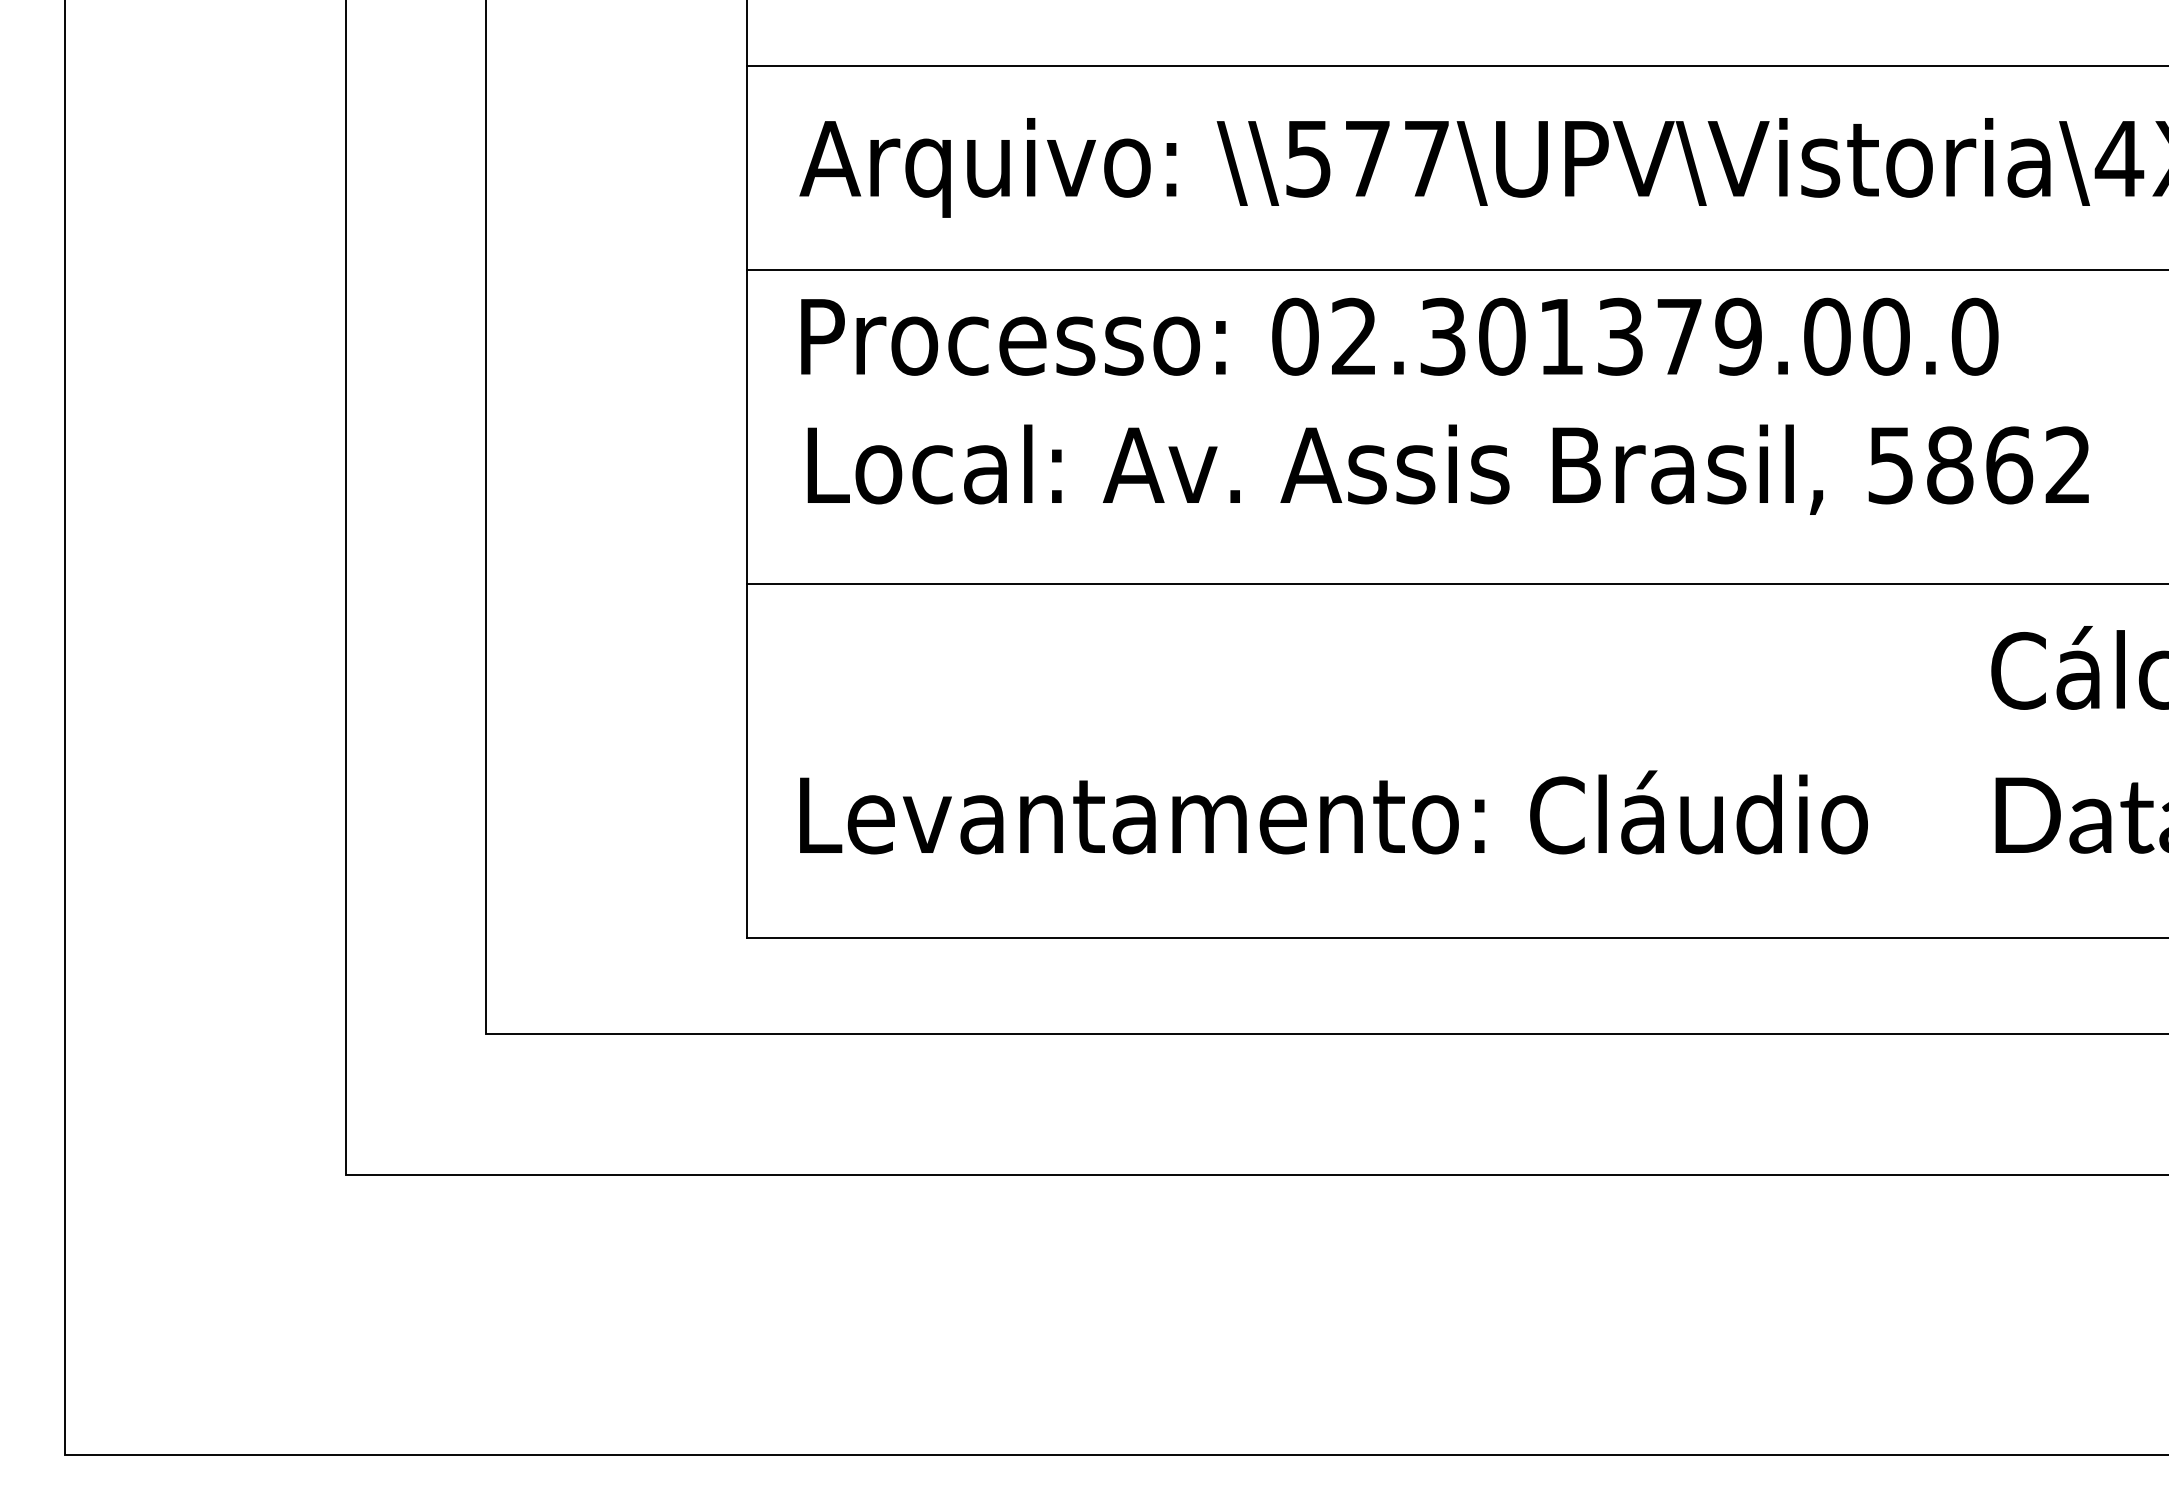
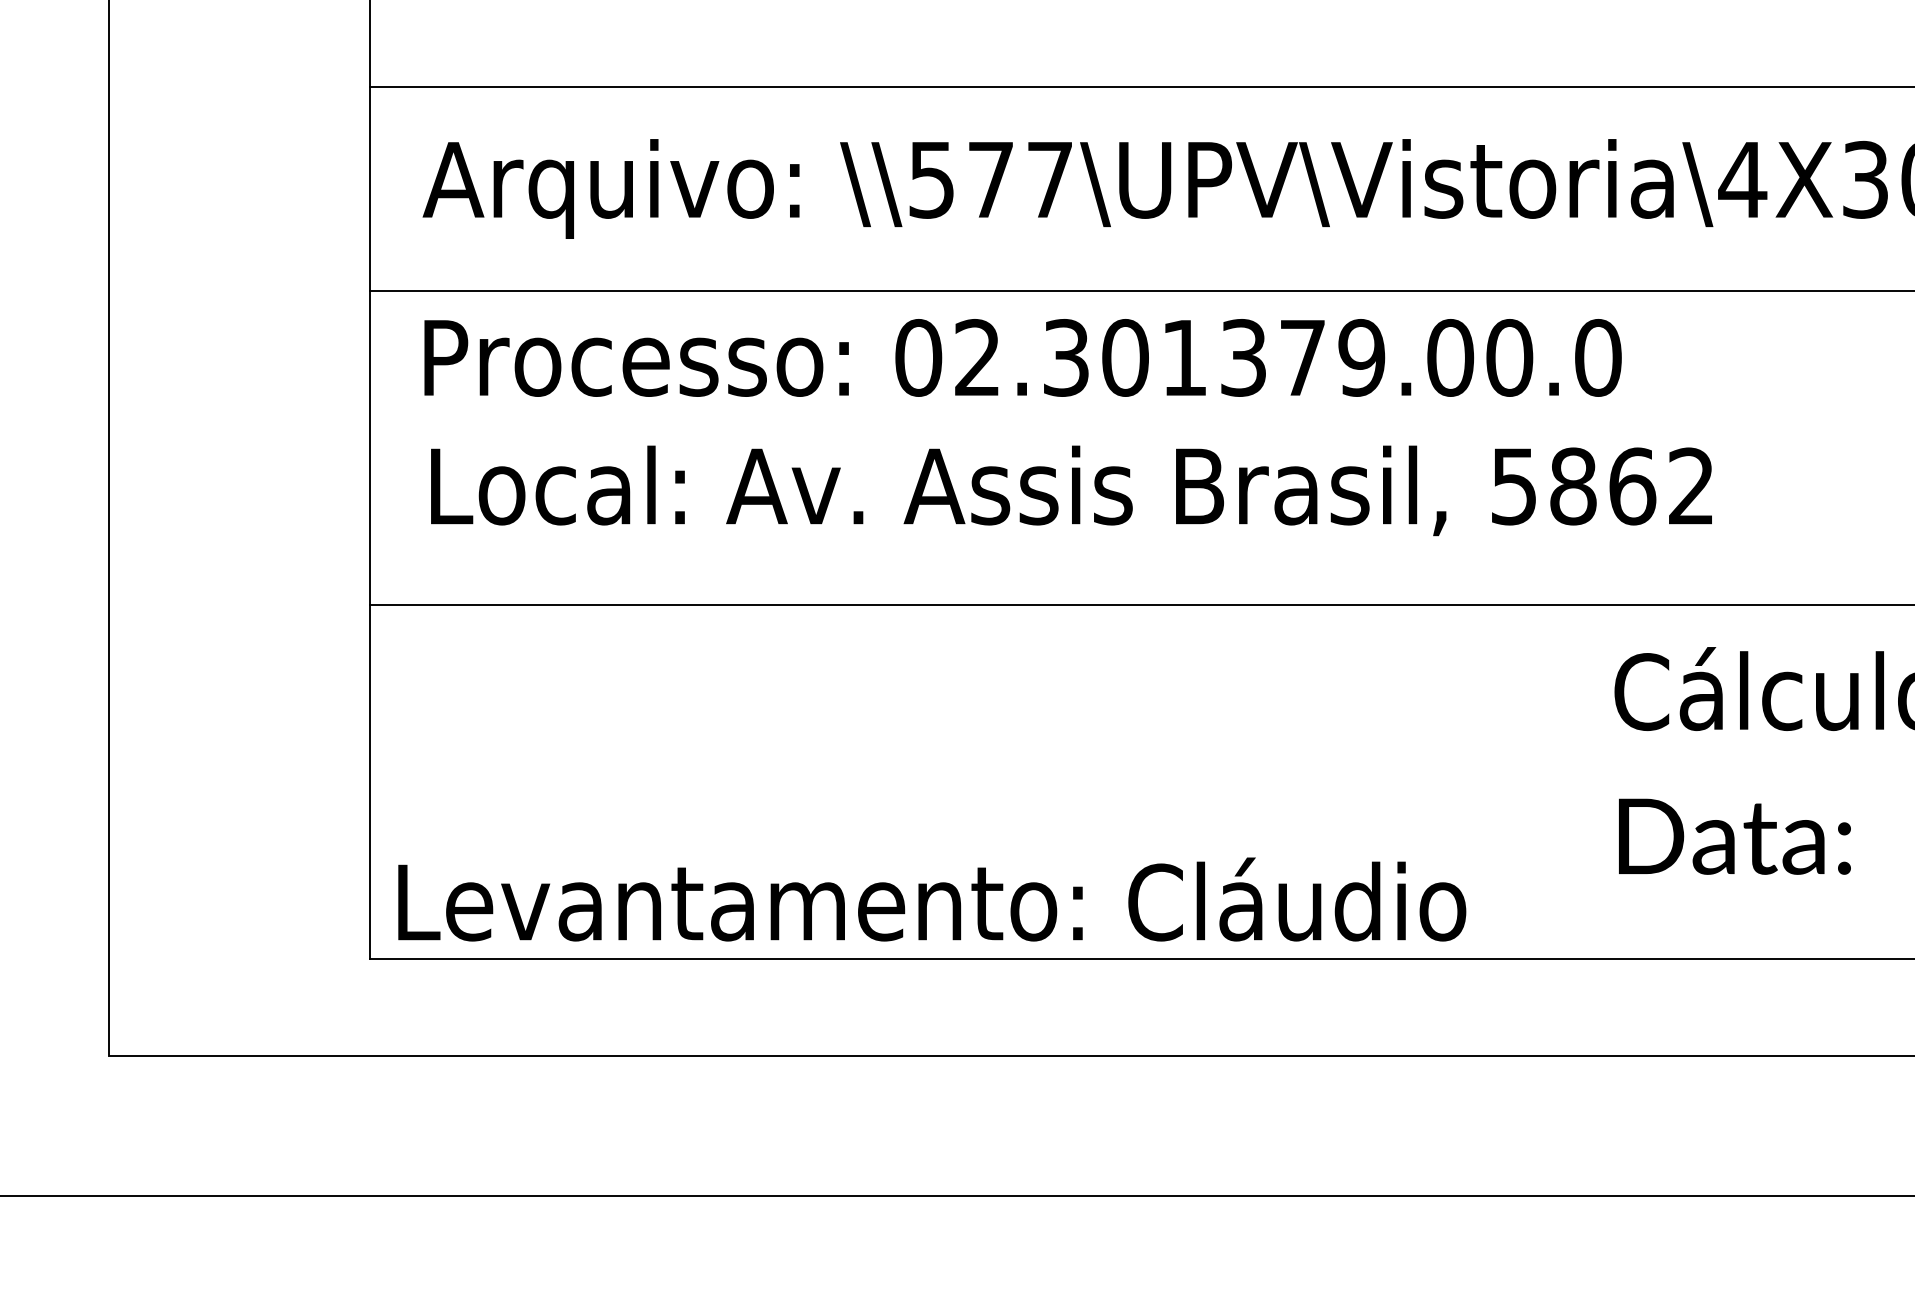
text: (1333, 812) -> (931, 899), moved

